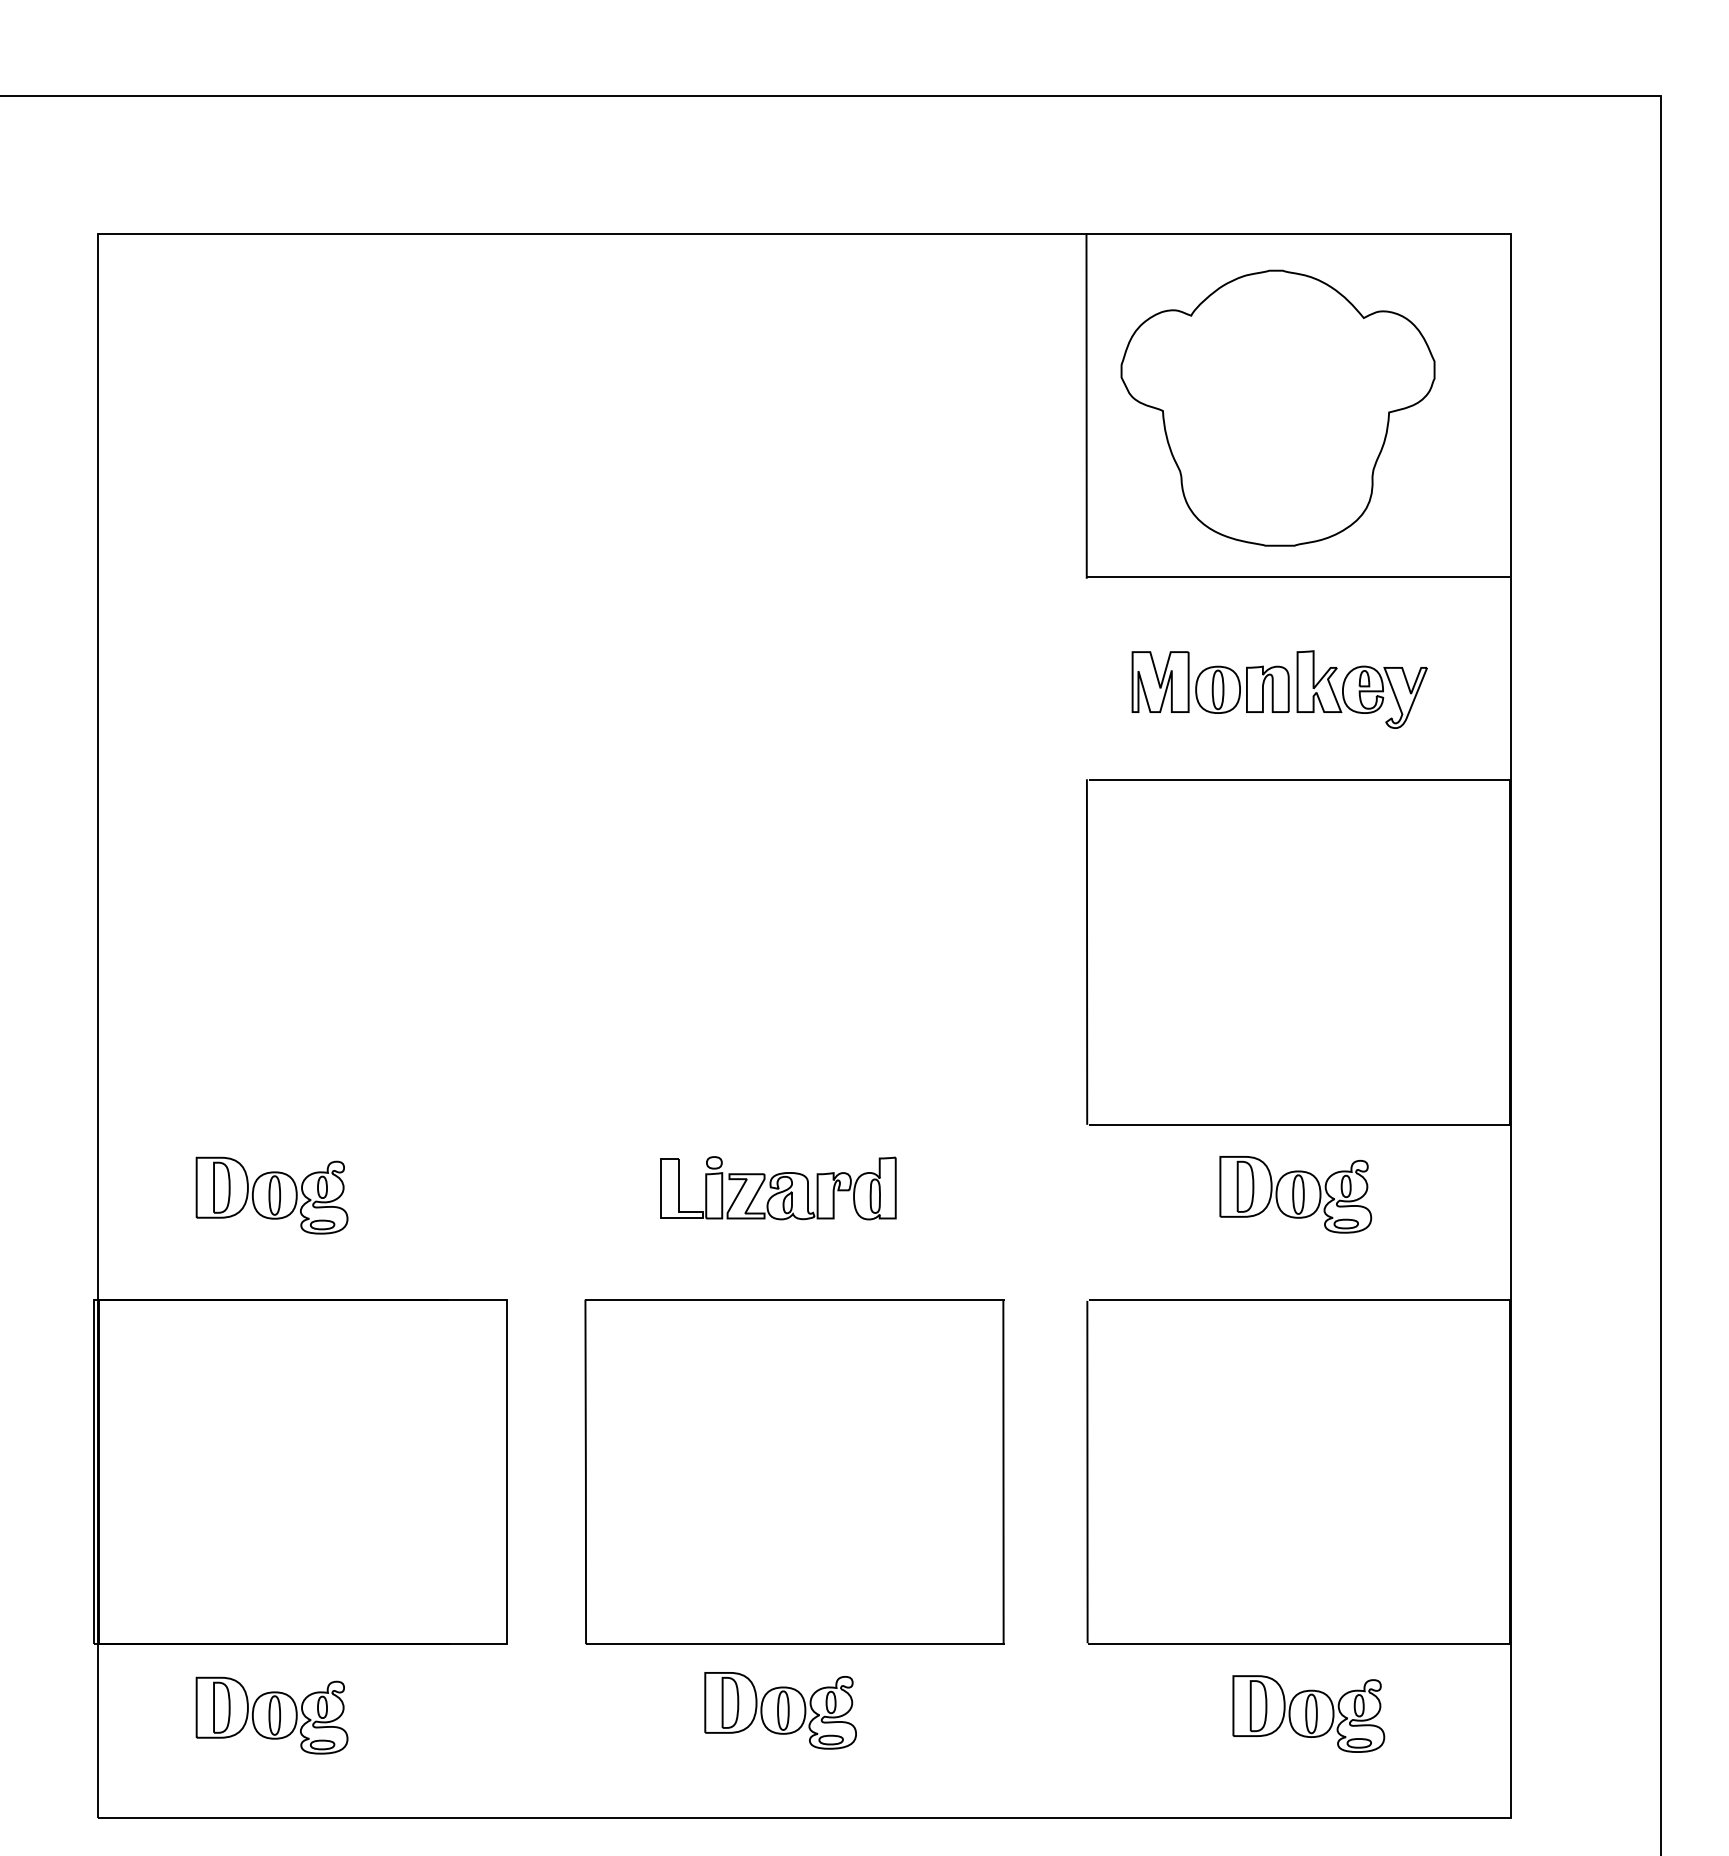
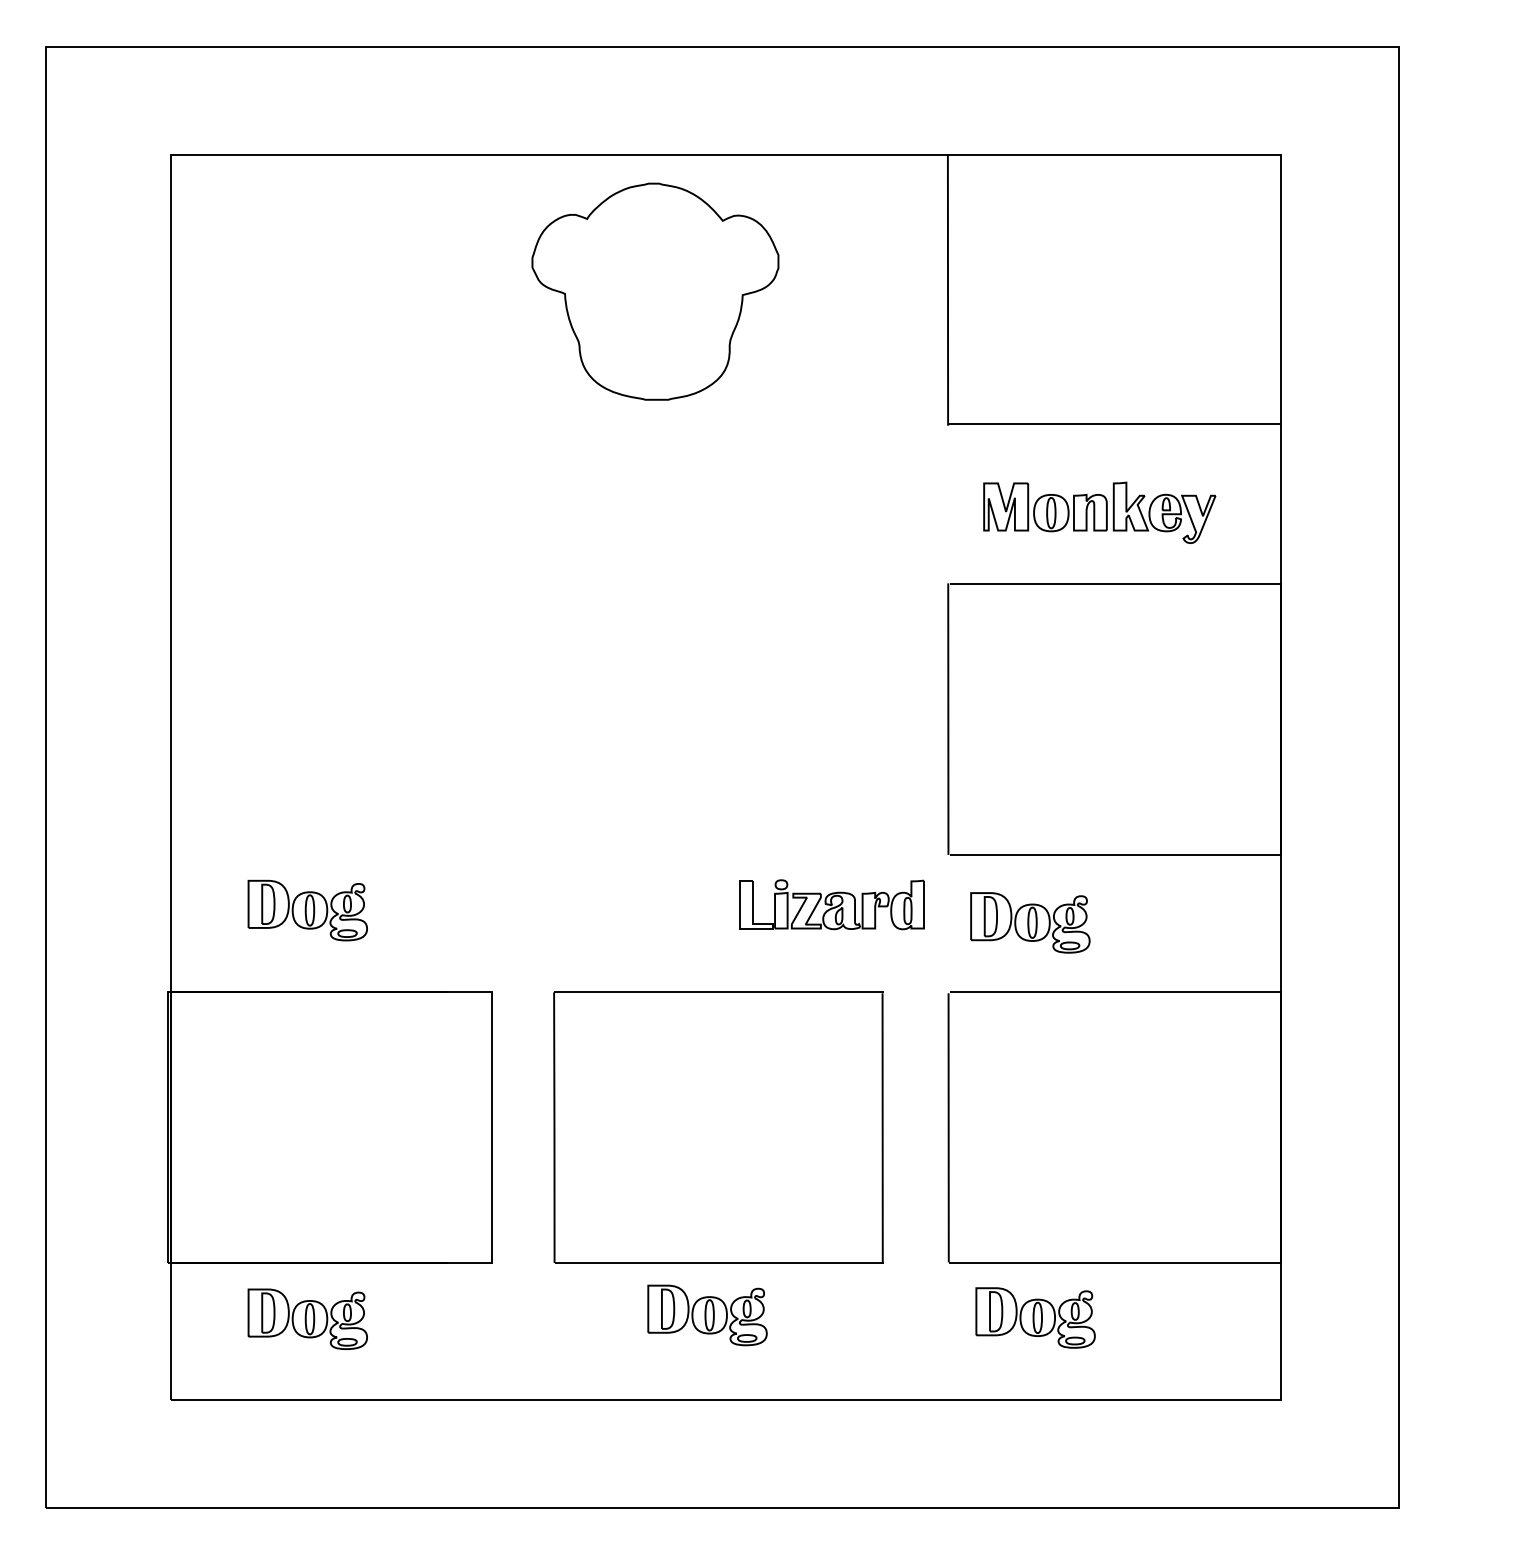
part: (1278, 407) -> (655, 291), moved
part: (778, 1187) -> (831, 904), moved
part: (1295, 1194) -> (1030, 922), moved
part: (1308, 1713) -> (1035, 1317), moved

